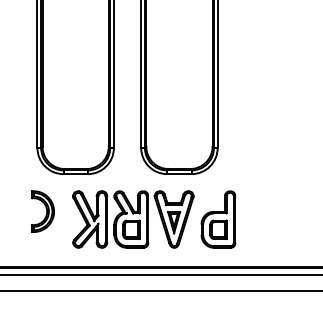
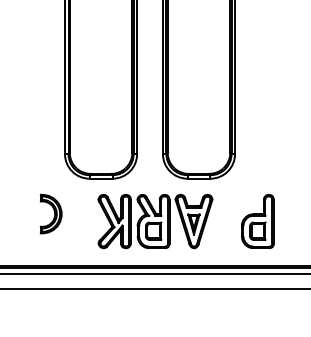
part: (42, 212) -> (50, 214), moved
part: (218, 219) -> (257, 221), moved

